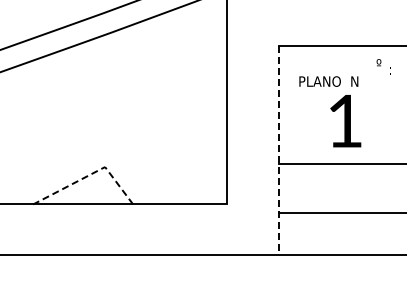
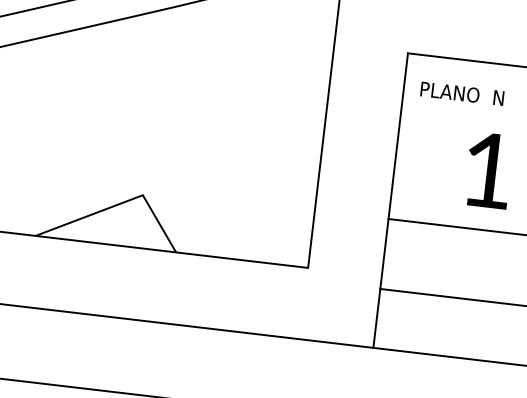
text: (328, 81) -> (461, 93), moved
line: (279, 150) -> (390, 200), dashed -> solid
line: (90, 174) -> (121, 203), dashed -> solid

